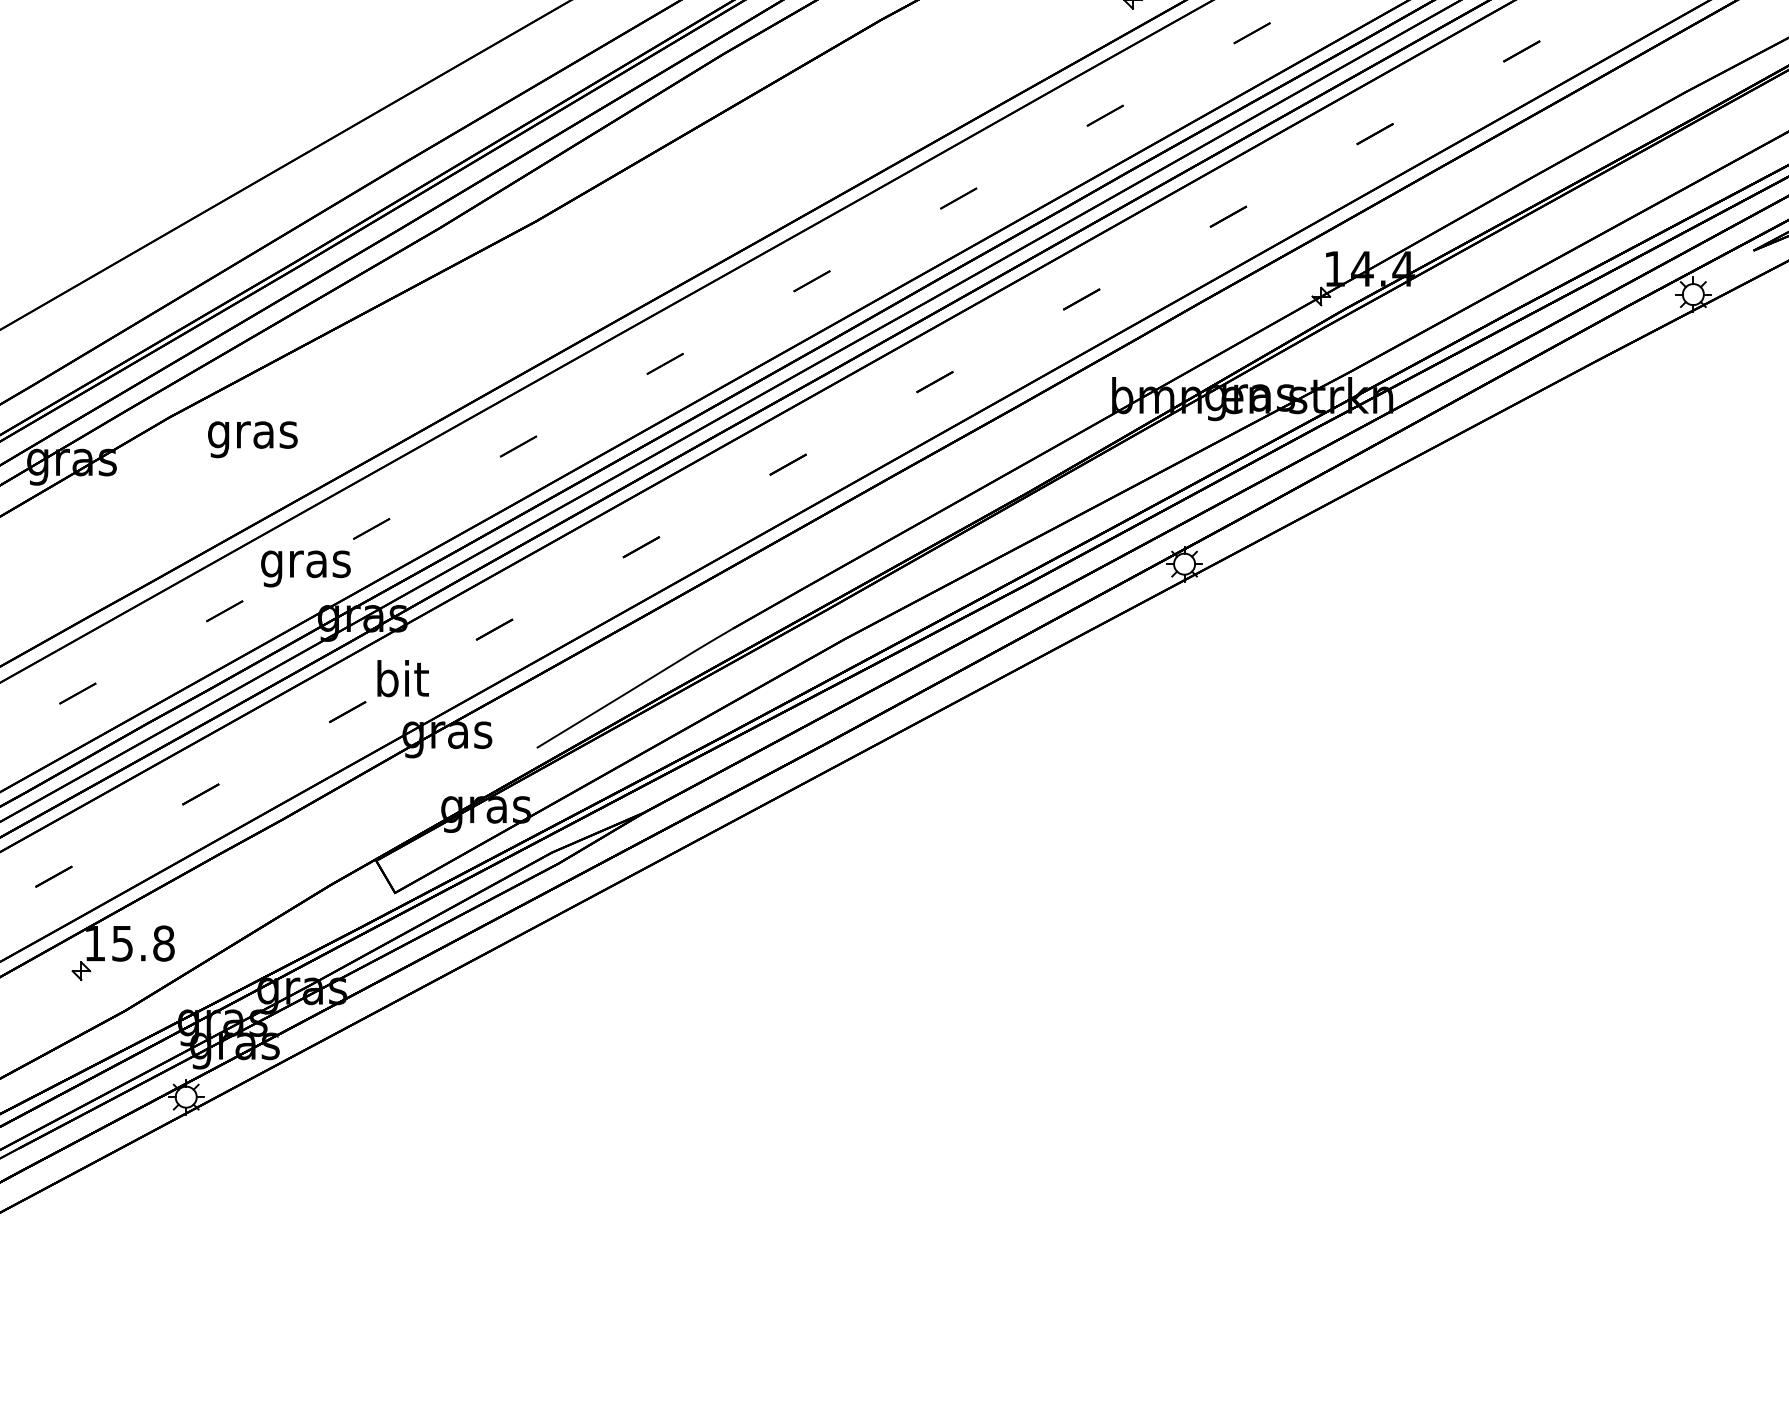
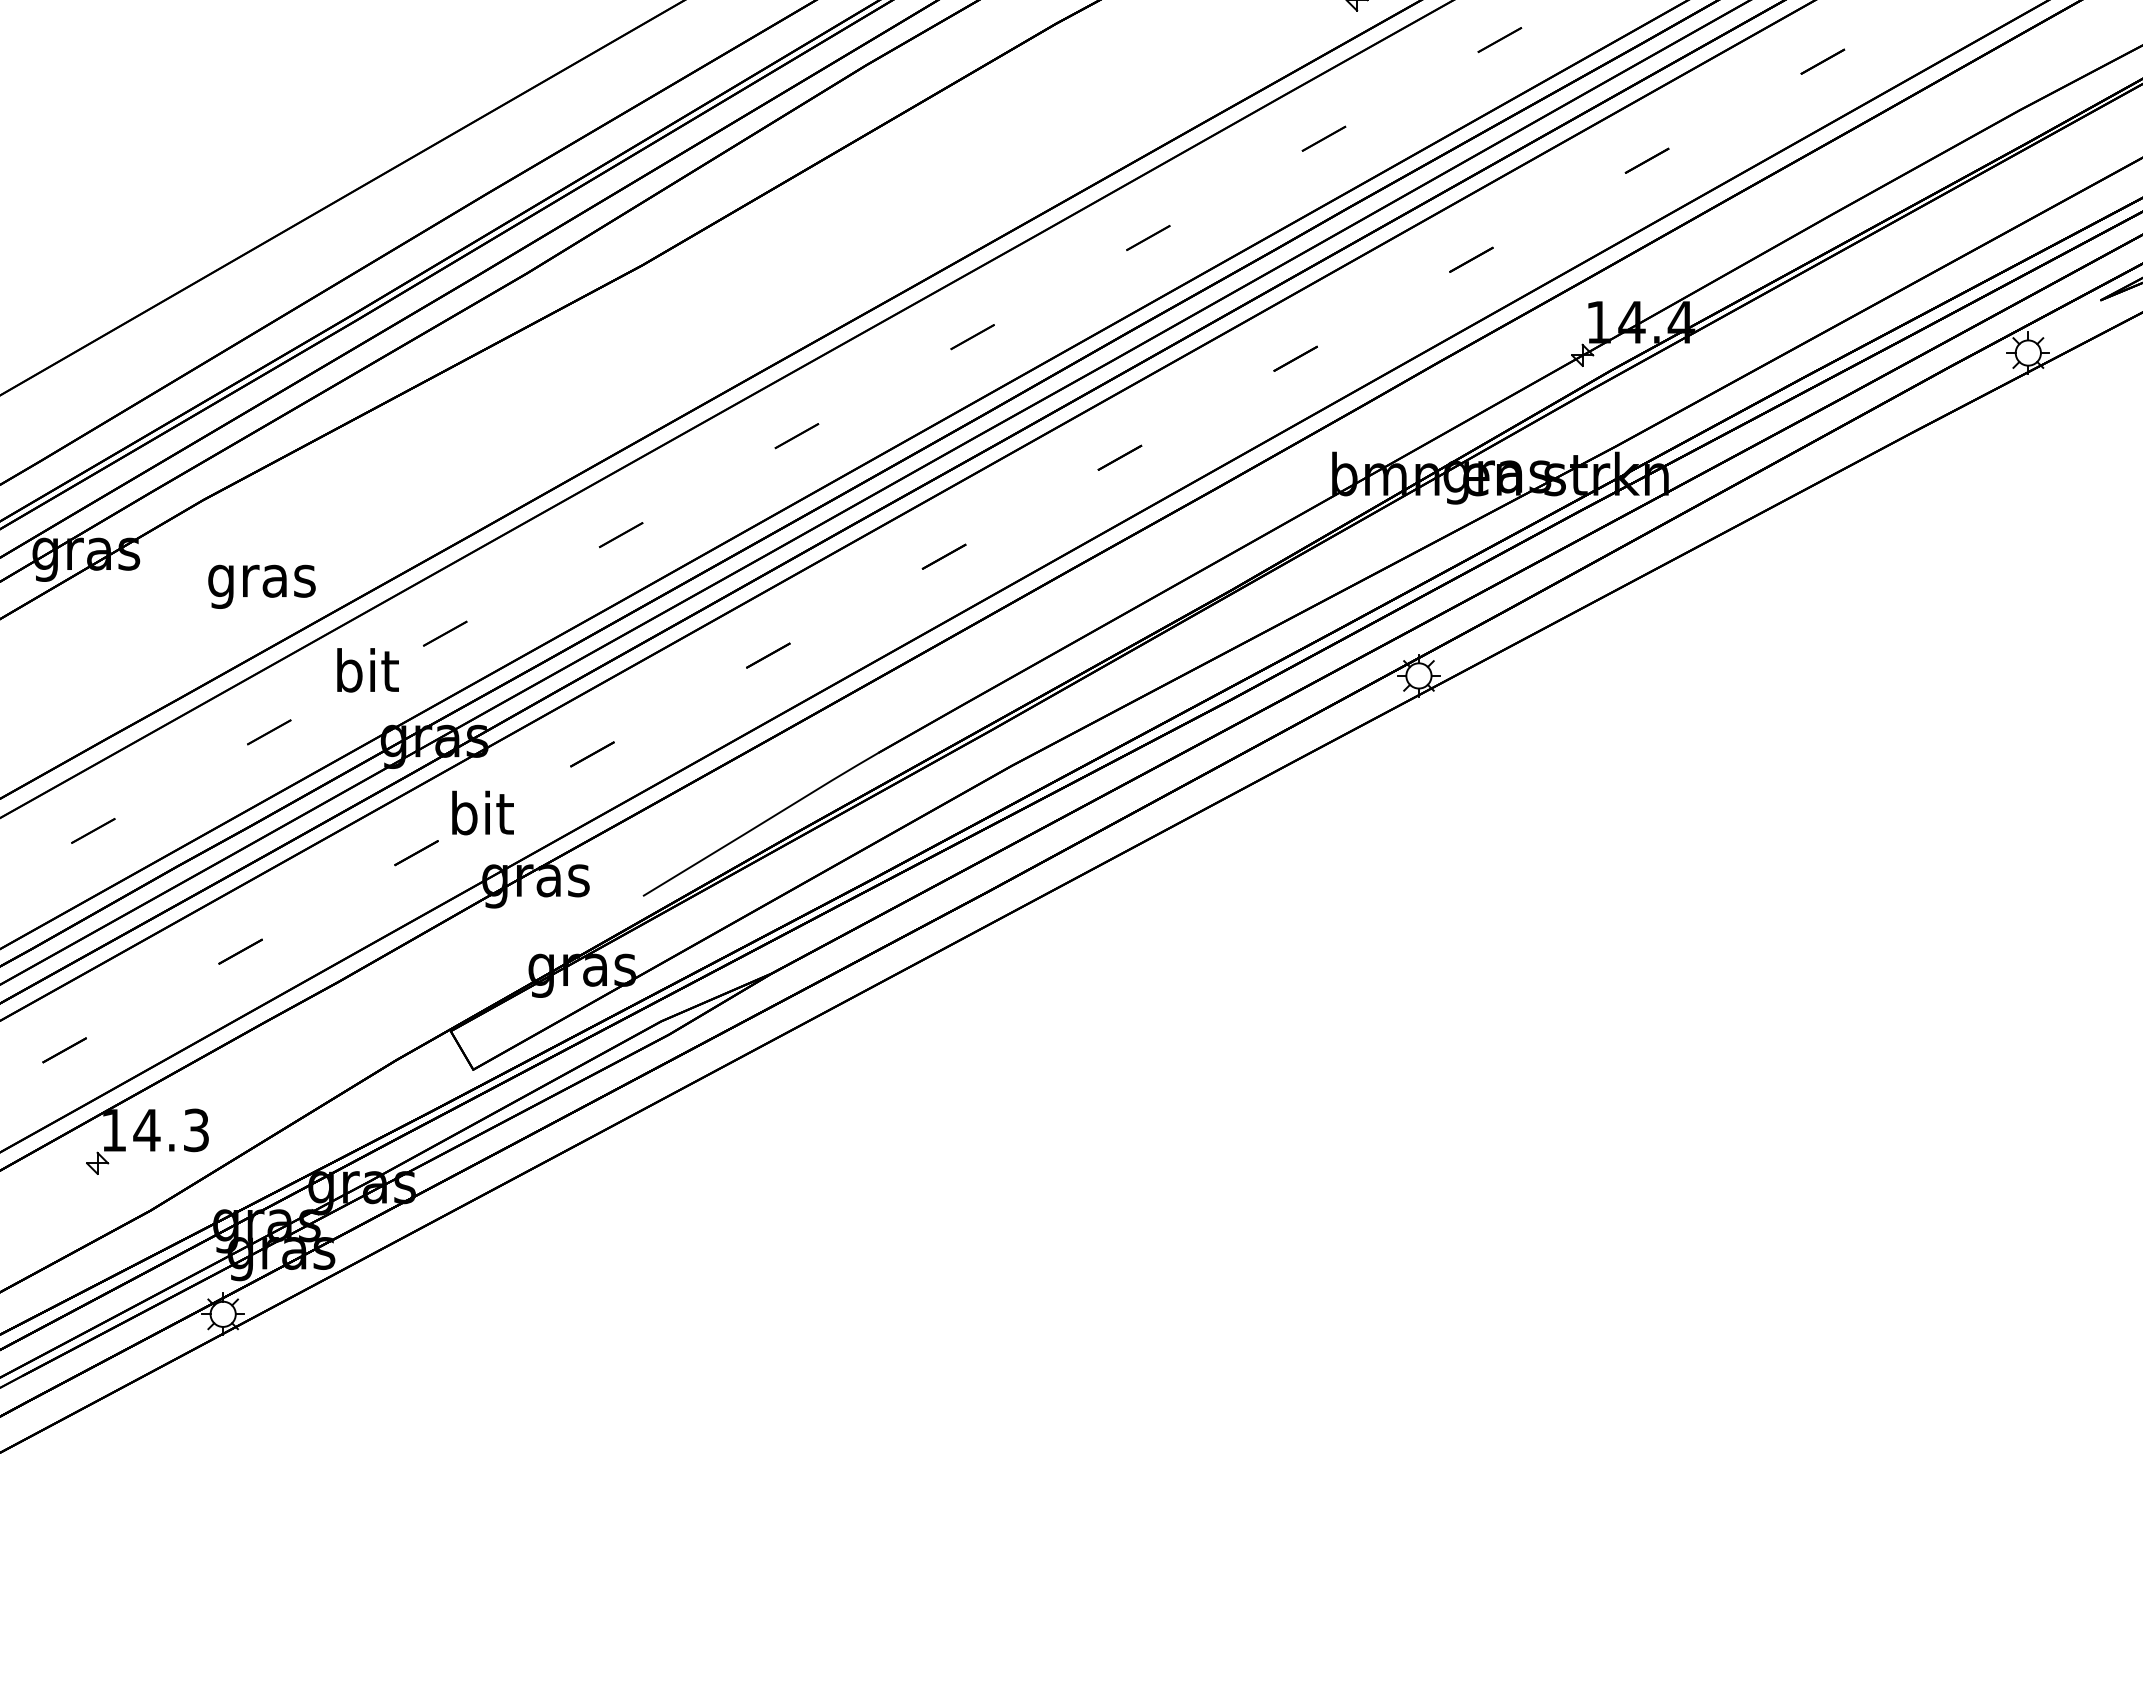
text: (252, 439) -> (261, 586), moved
text: (305, 563) -> (366, 675), gras -> bit
text: (143, 943) -> (171, 1130), 15.8 -> 14.3

